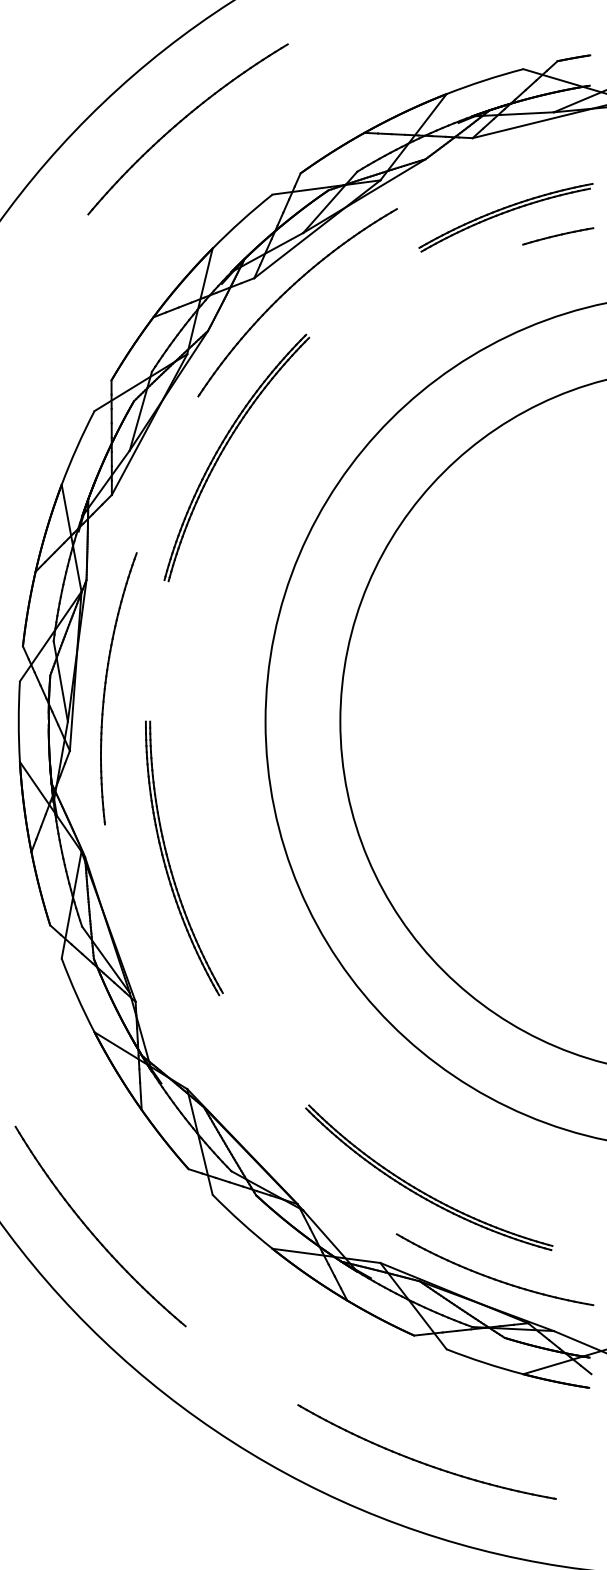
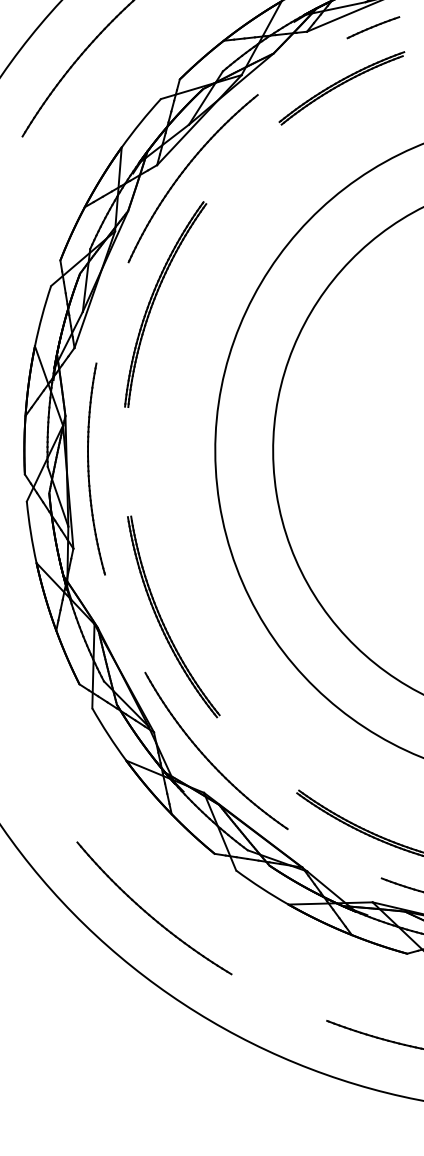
part: (558, 236) -> (373, 27), moved
part: (106, 685) -> (89, 468), moved
part: (199, 1046) -> (208, 758), added

